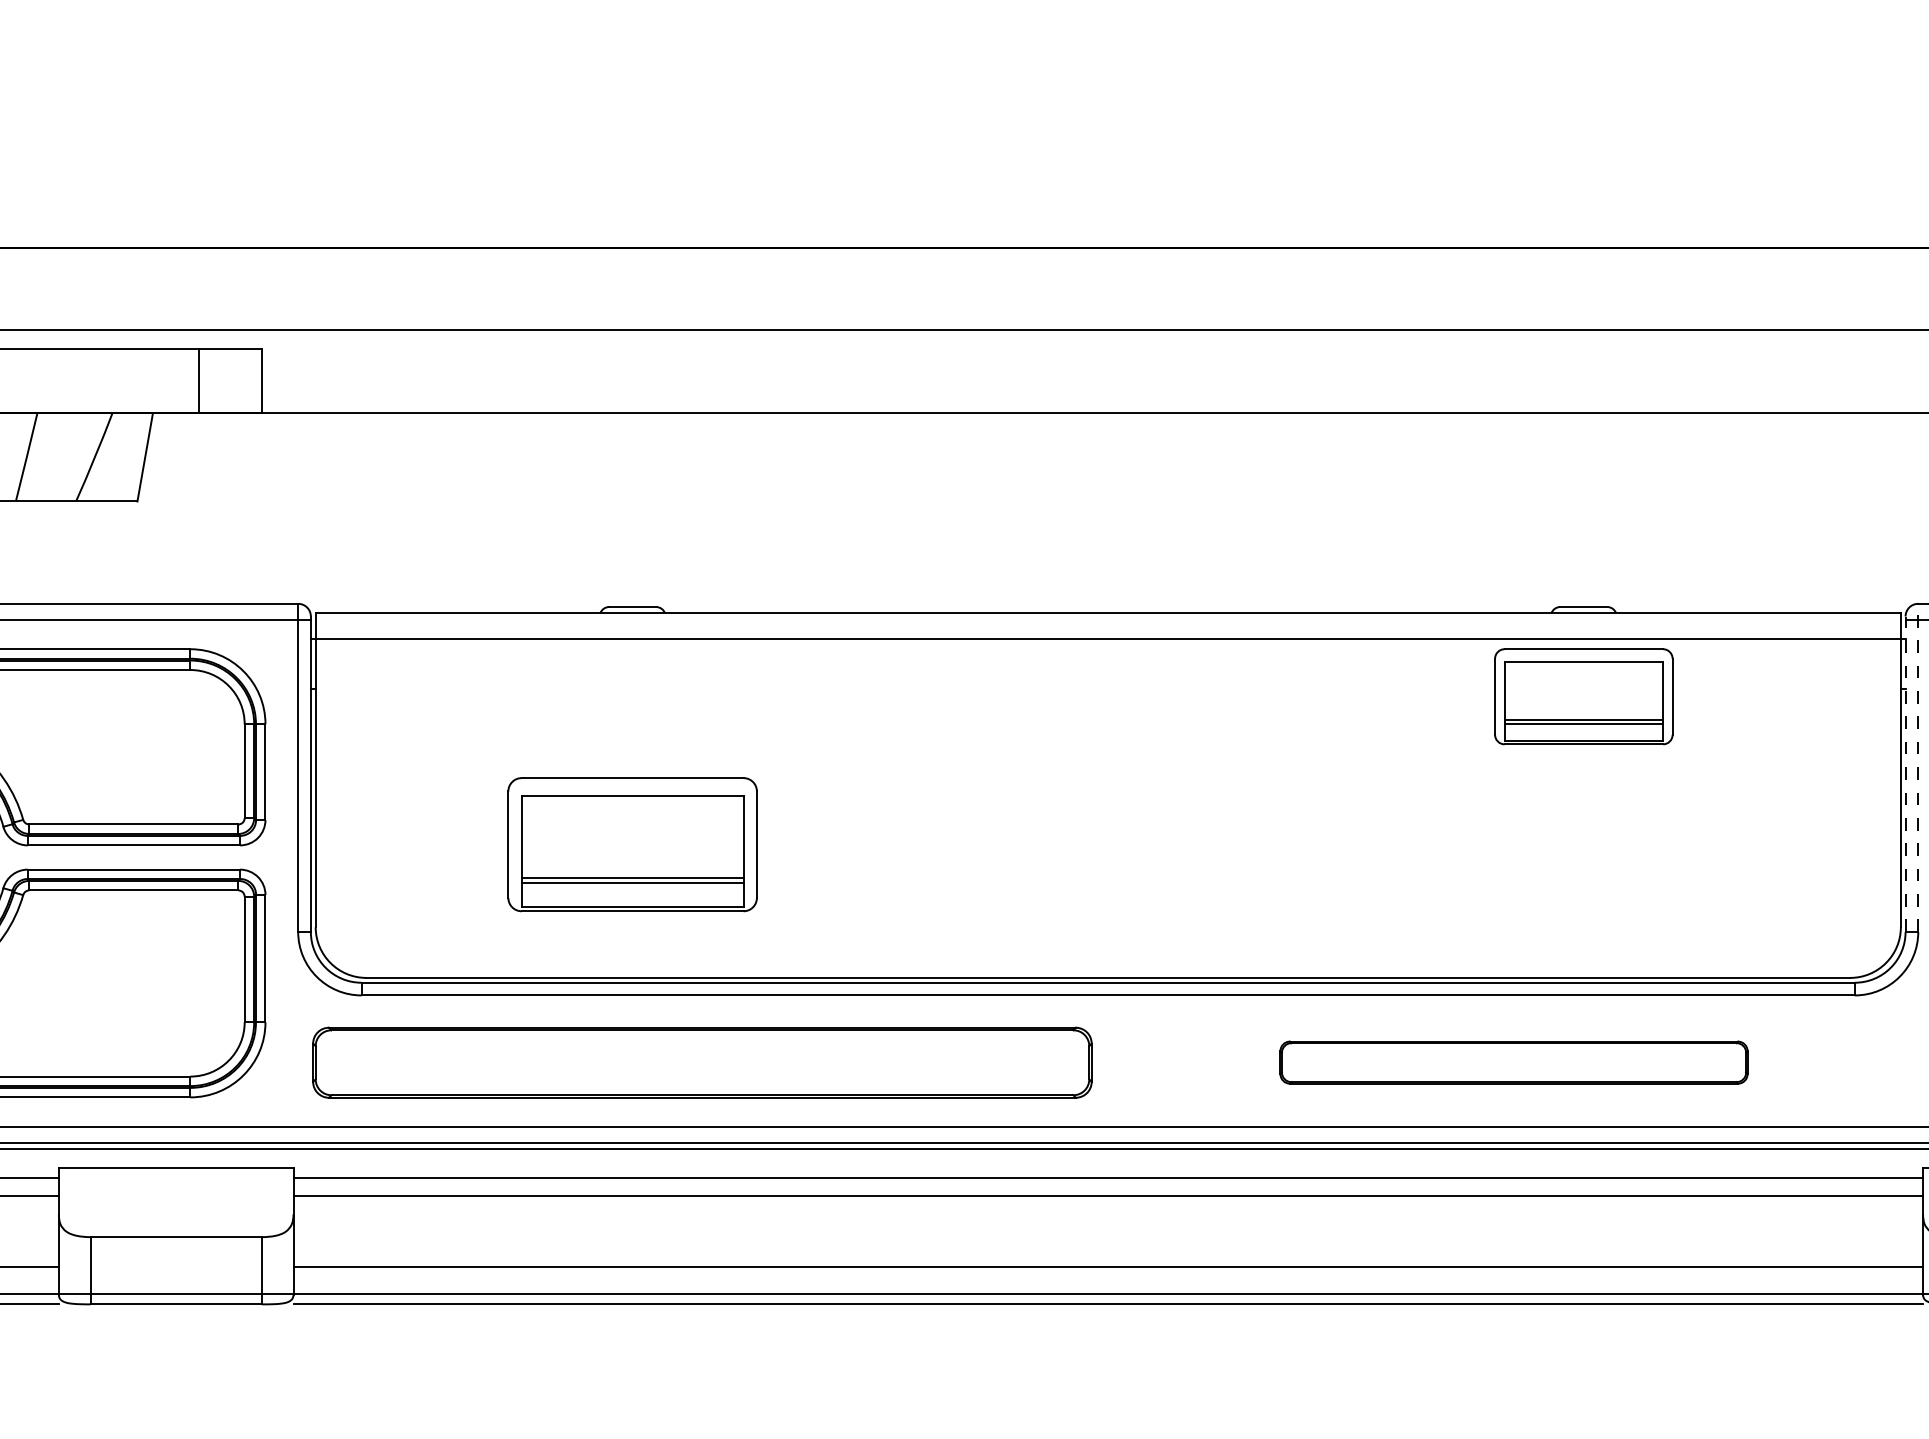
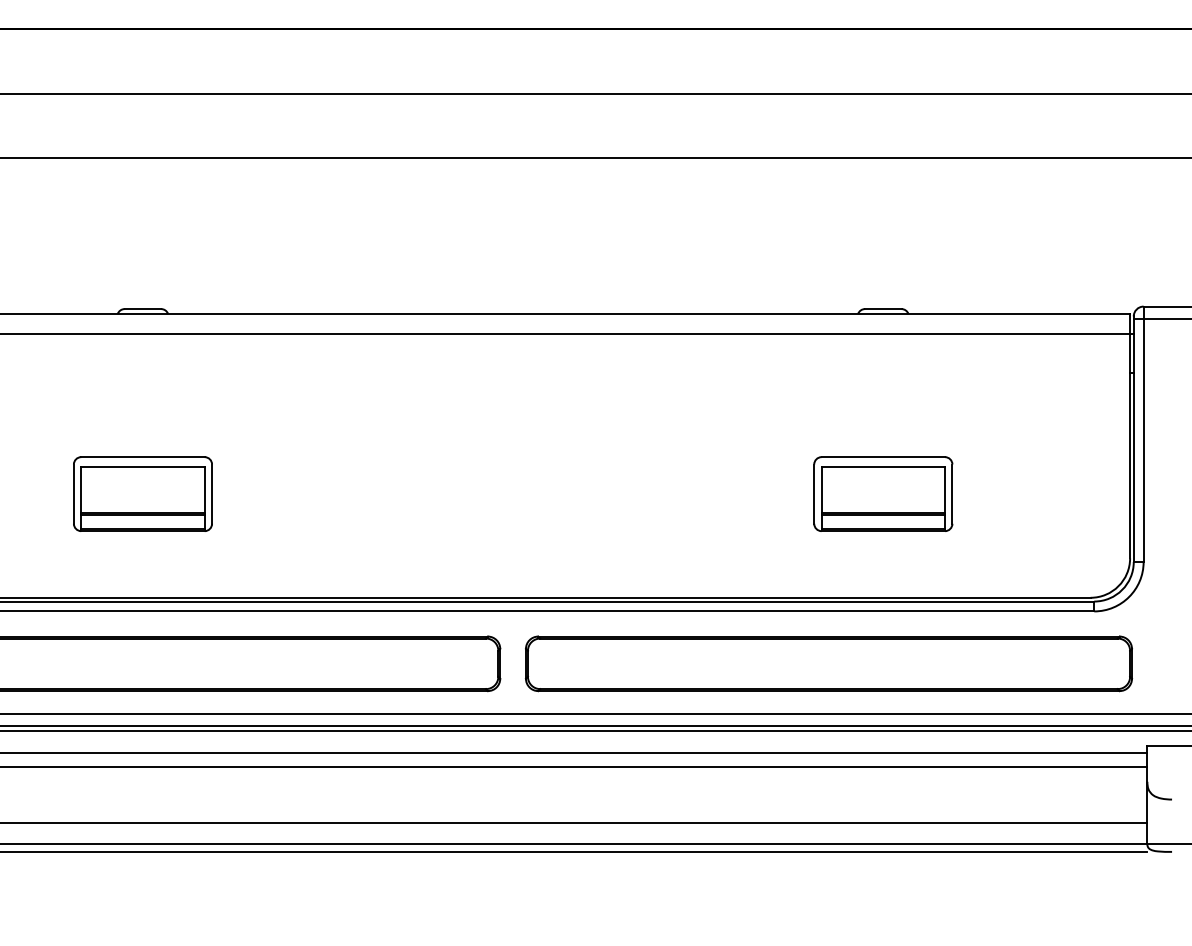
part: (1583, 696) -> (883, 493), moved
line: (1918, 767) -> (1143, 434), dashed -> solid
line: (1905, 774) -> (1133, 439), dashed -> solid
part: (632, 844) -> (142, 493), size x0.71
part: (1513, 1062) -> (828, 663), size x1.67

